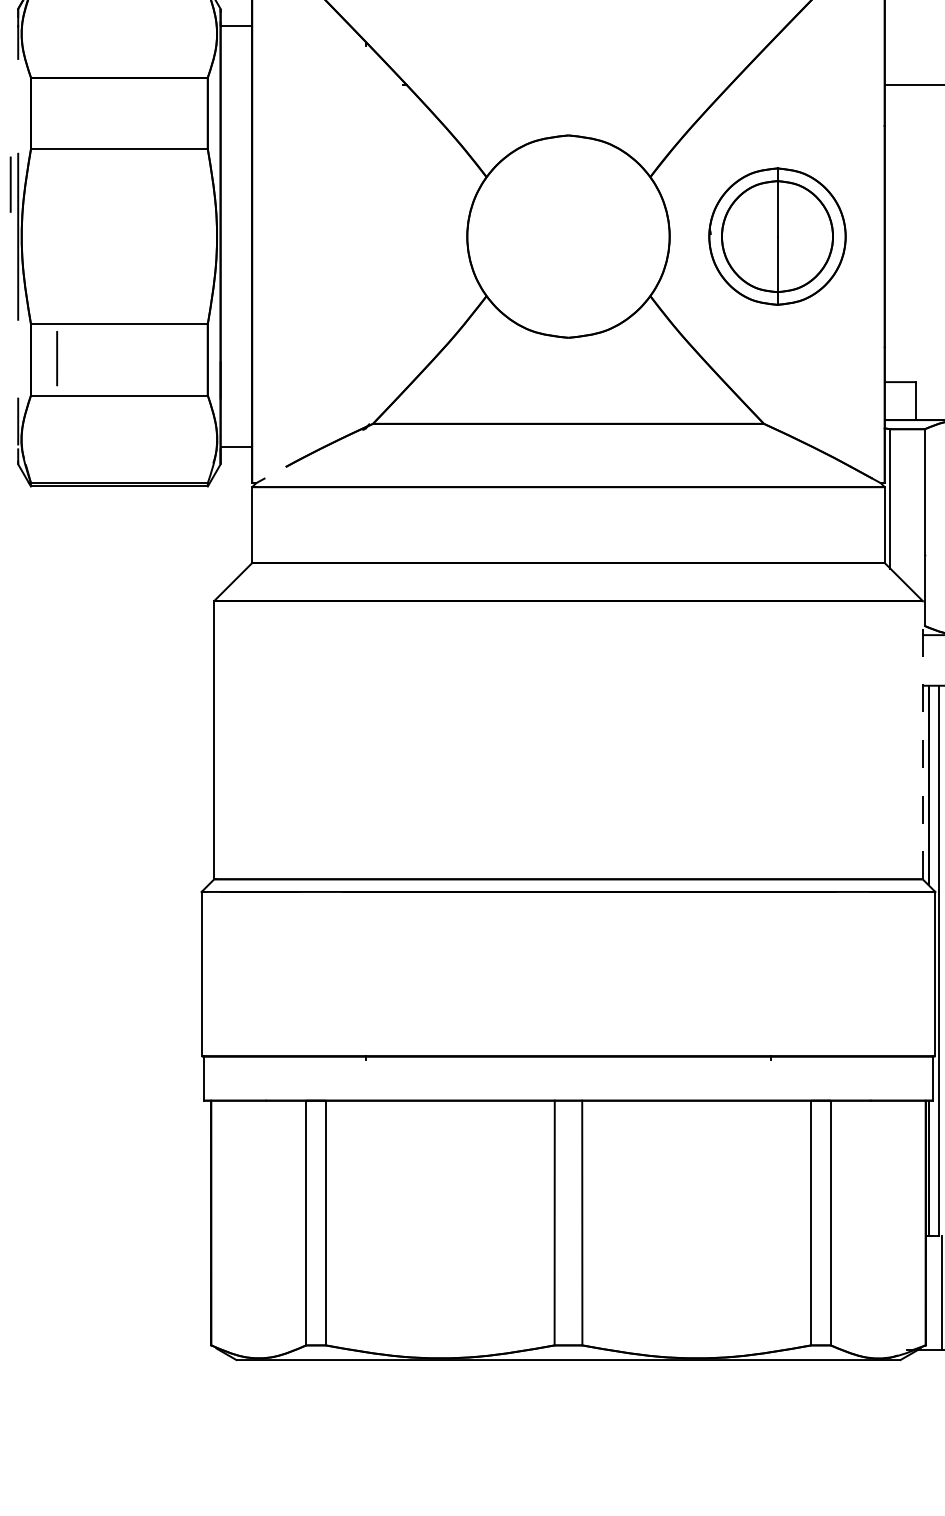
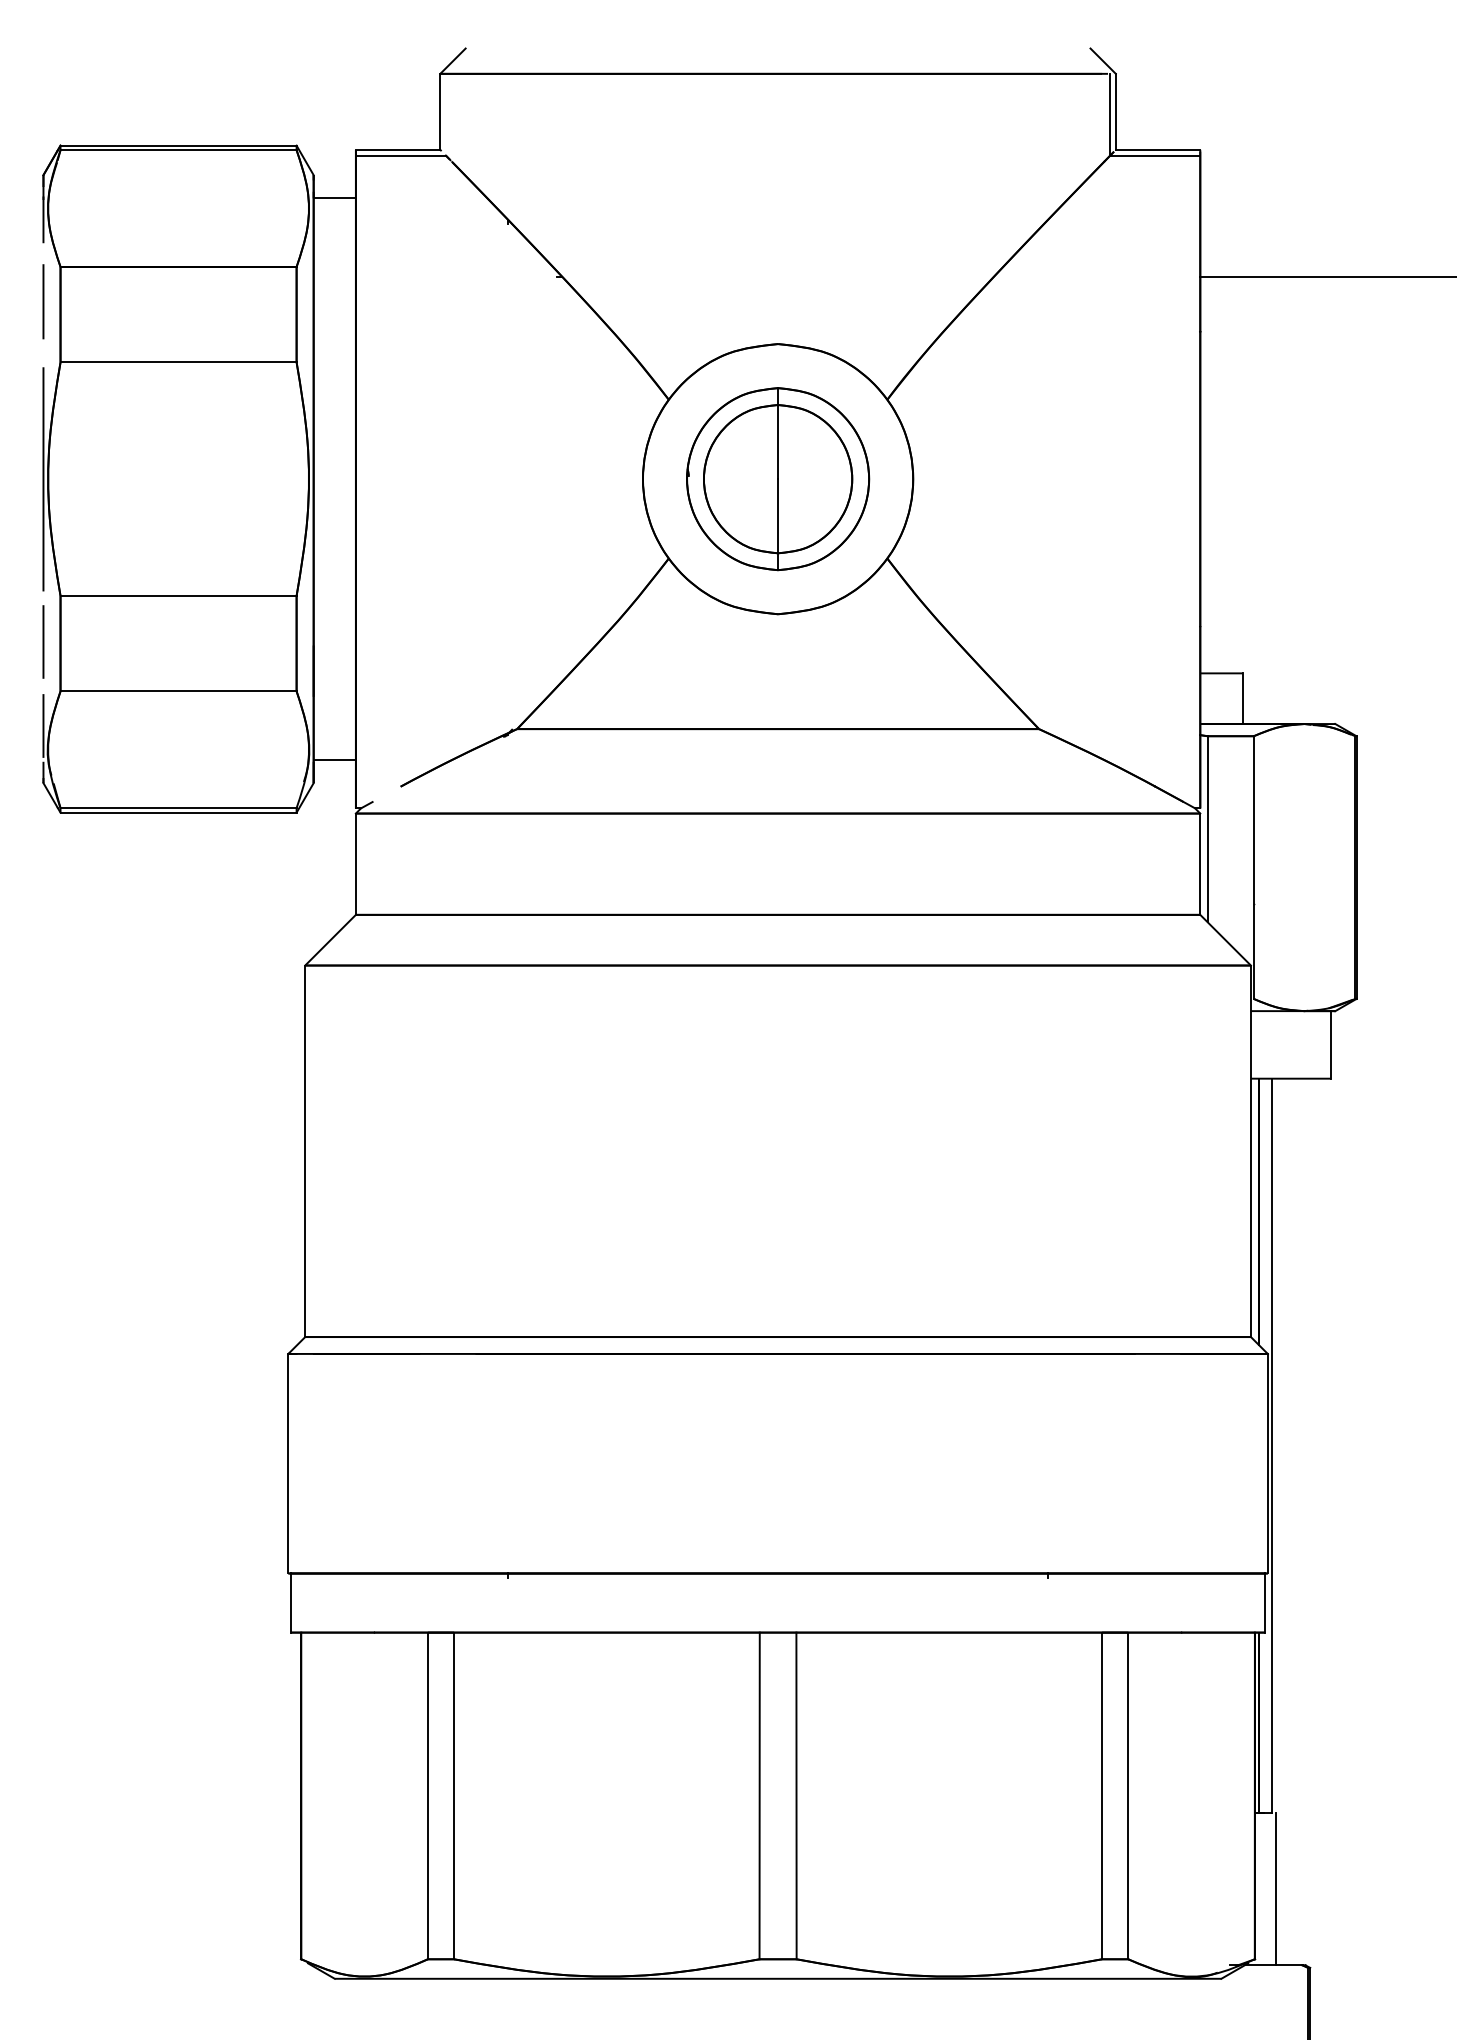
line: (10, 184) -> (43, 301), moved
part: (777, 236) -> (778, 479), moved
line: (57, 358) -> (43, 641), moved
line: (922, 740) -> (1250, 1151), dashed -> solid

